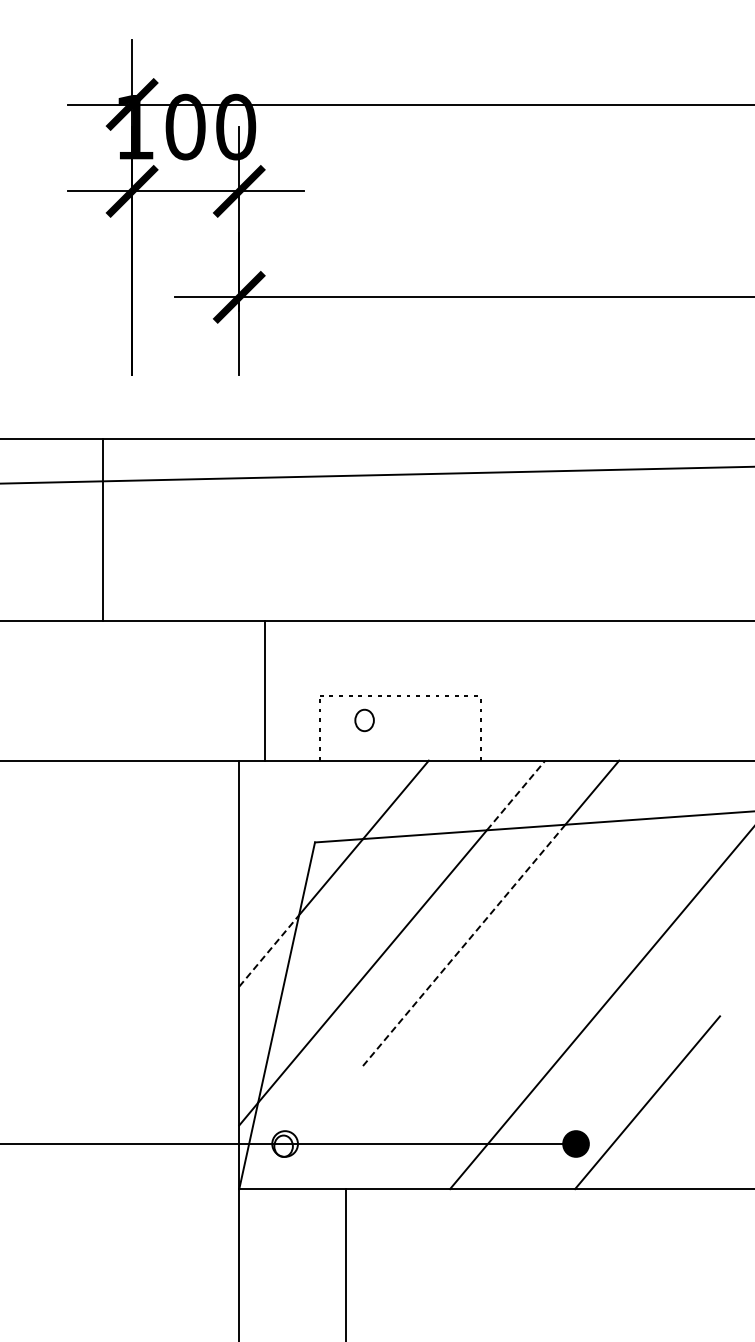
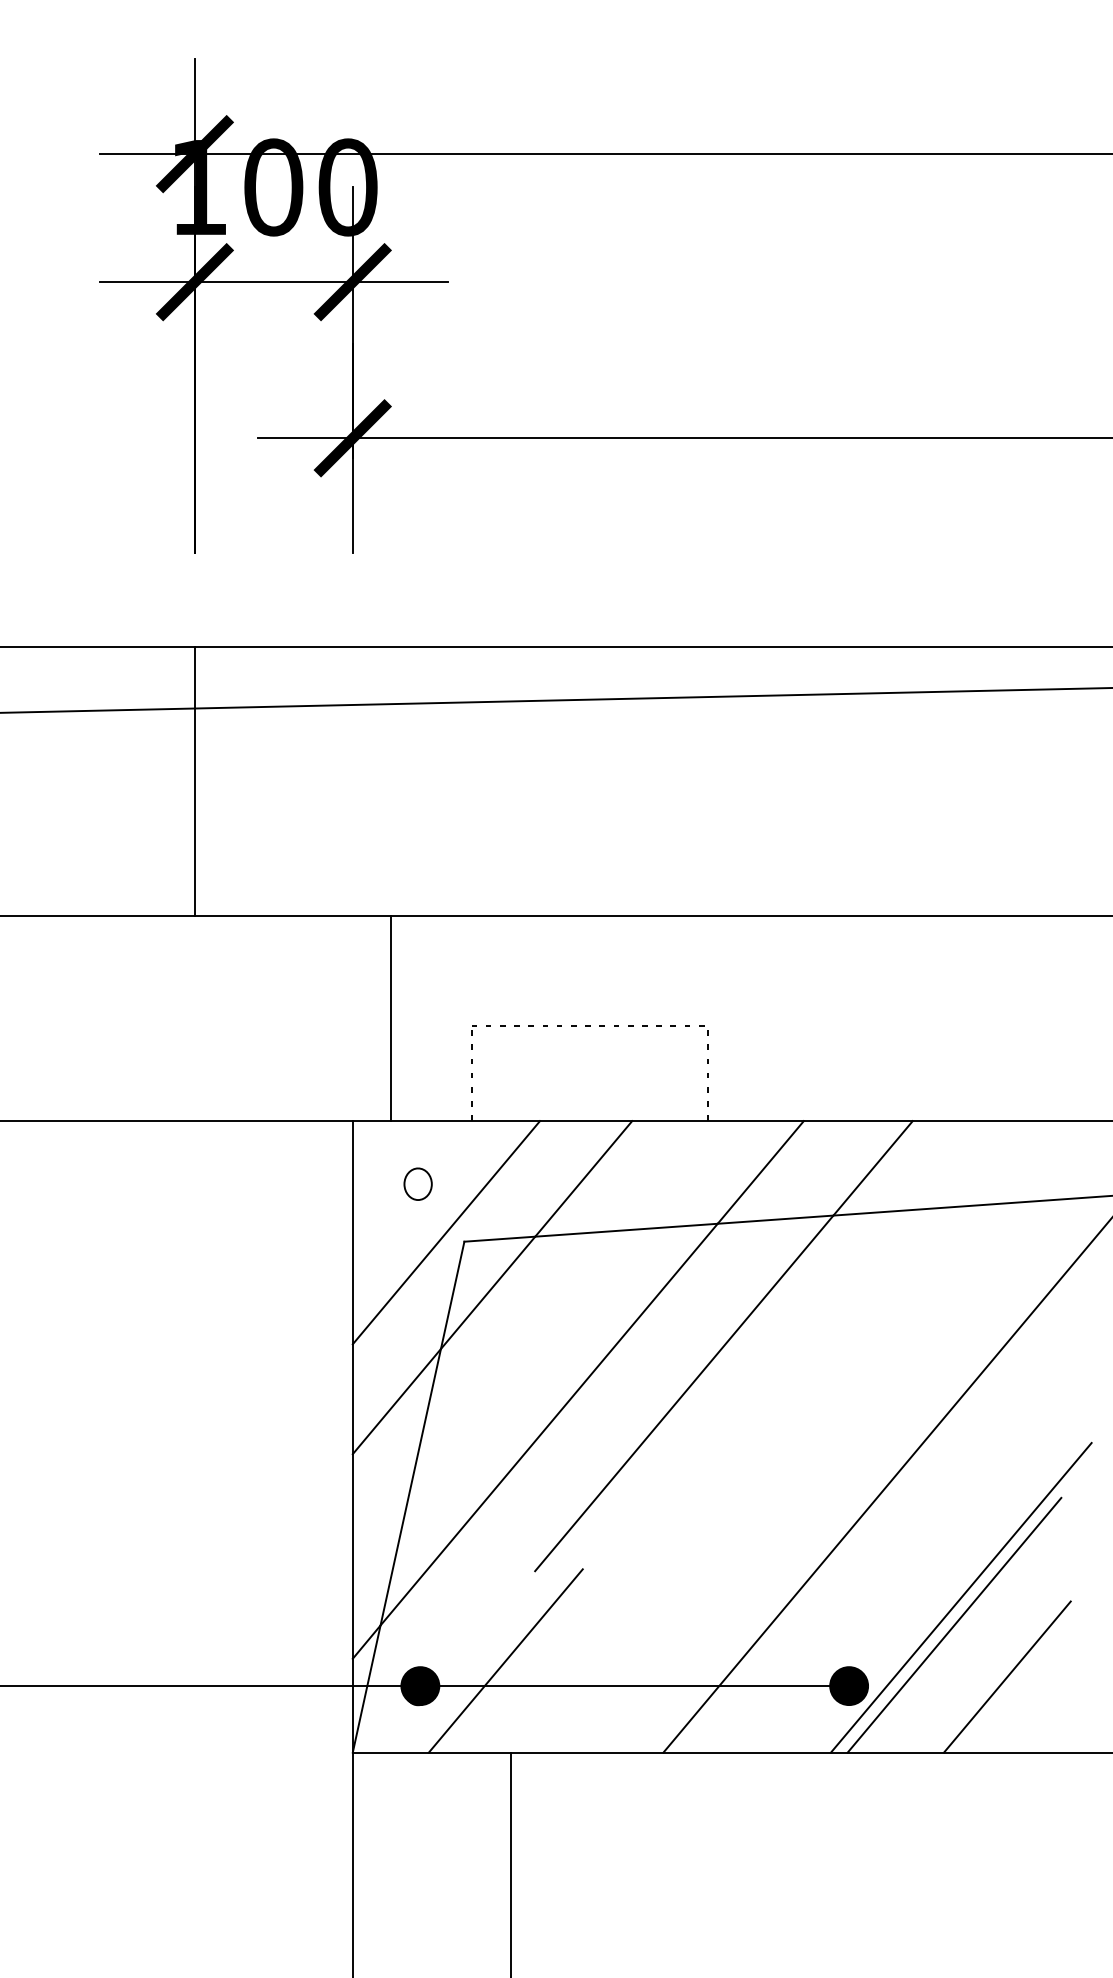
line: (103, 530) -> (195, 781), moved
part: (364, 720) -> (417, 1184), moved
line: (516, 795) -> (761, 1172), dashed -> solid
line: (302, 836) -> (445, 1232), added
line: (464, 945) -> (684, 1393), dashed -> solid
line: (269, 950) -> (397, 1400), dashed -> solid
line: (651, 1084) -> (960, 1598), added
line: (342, 1126) -> (504, 1660), added
line: (683, 1137) -> (1007, 1676), added
fill: (284, 1143) -> (419, 1685), added

